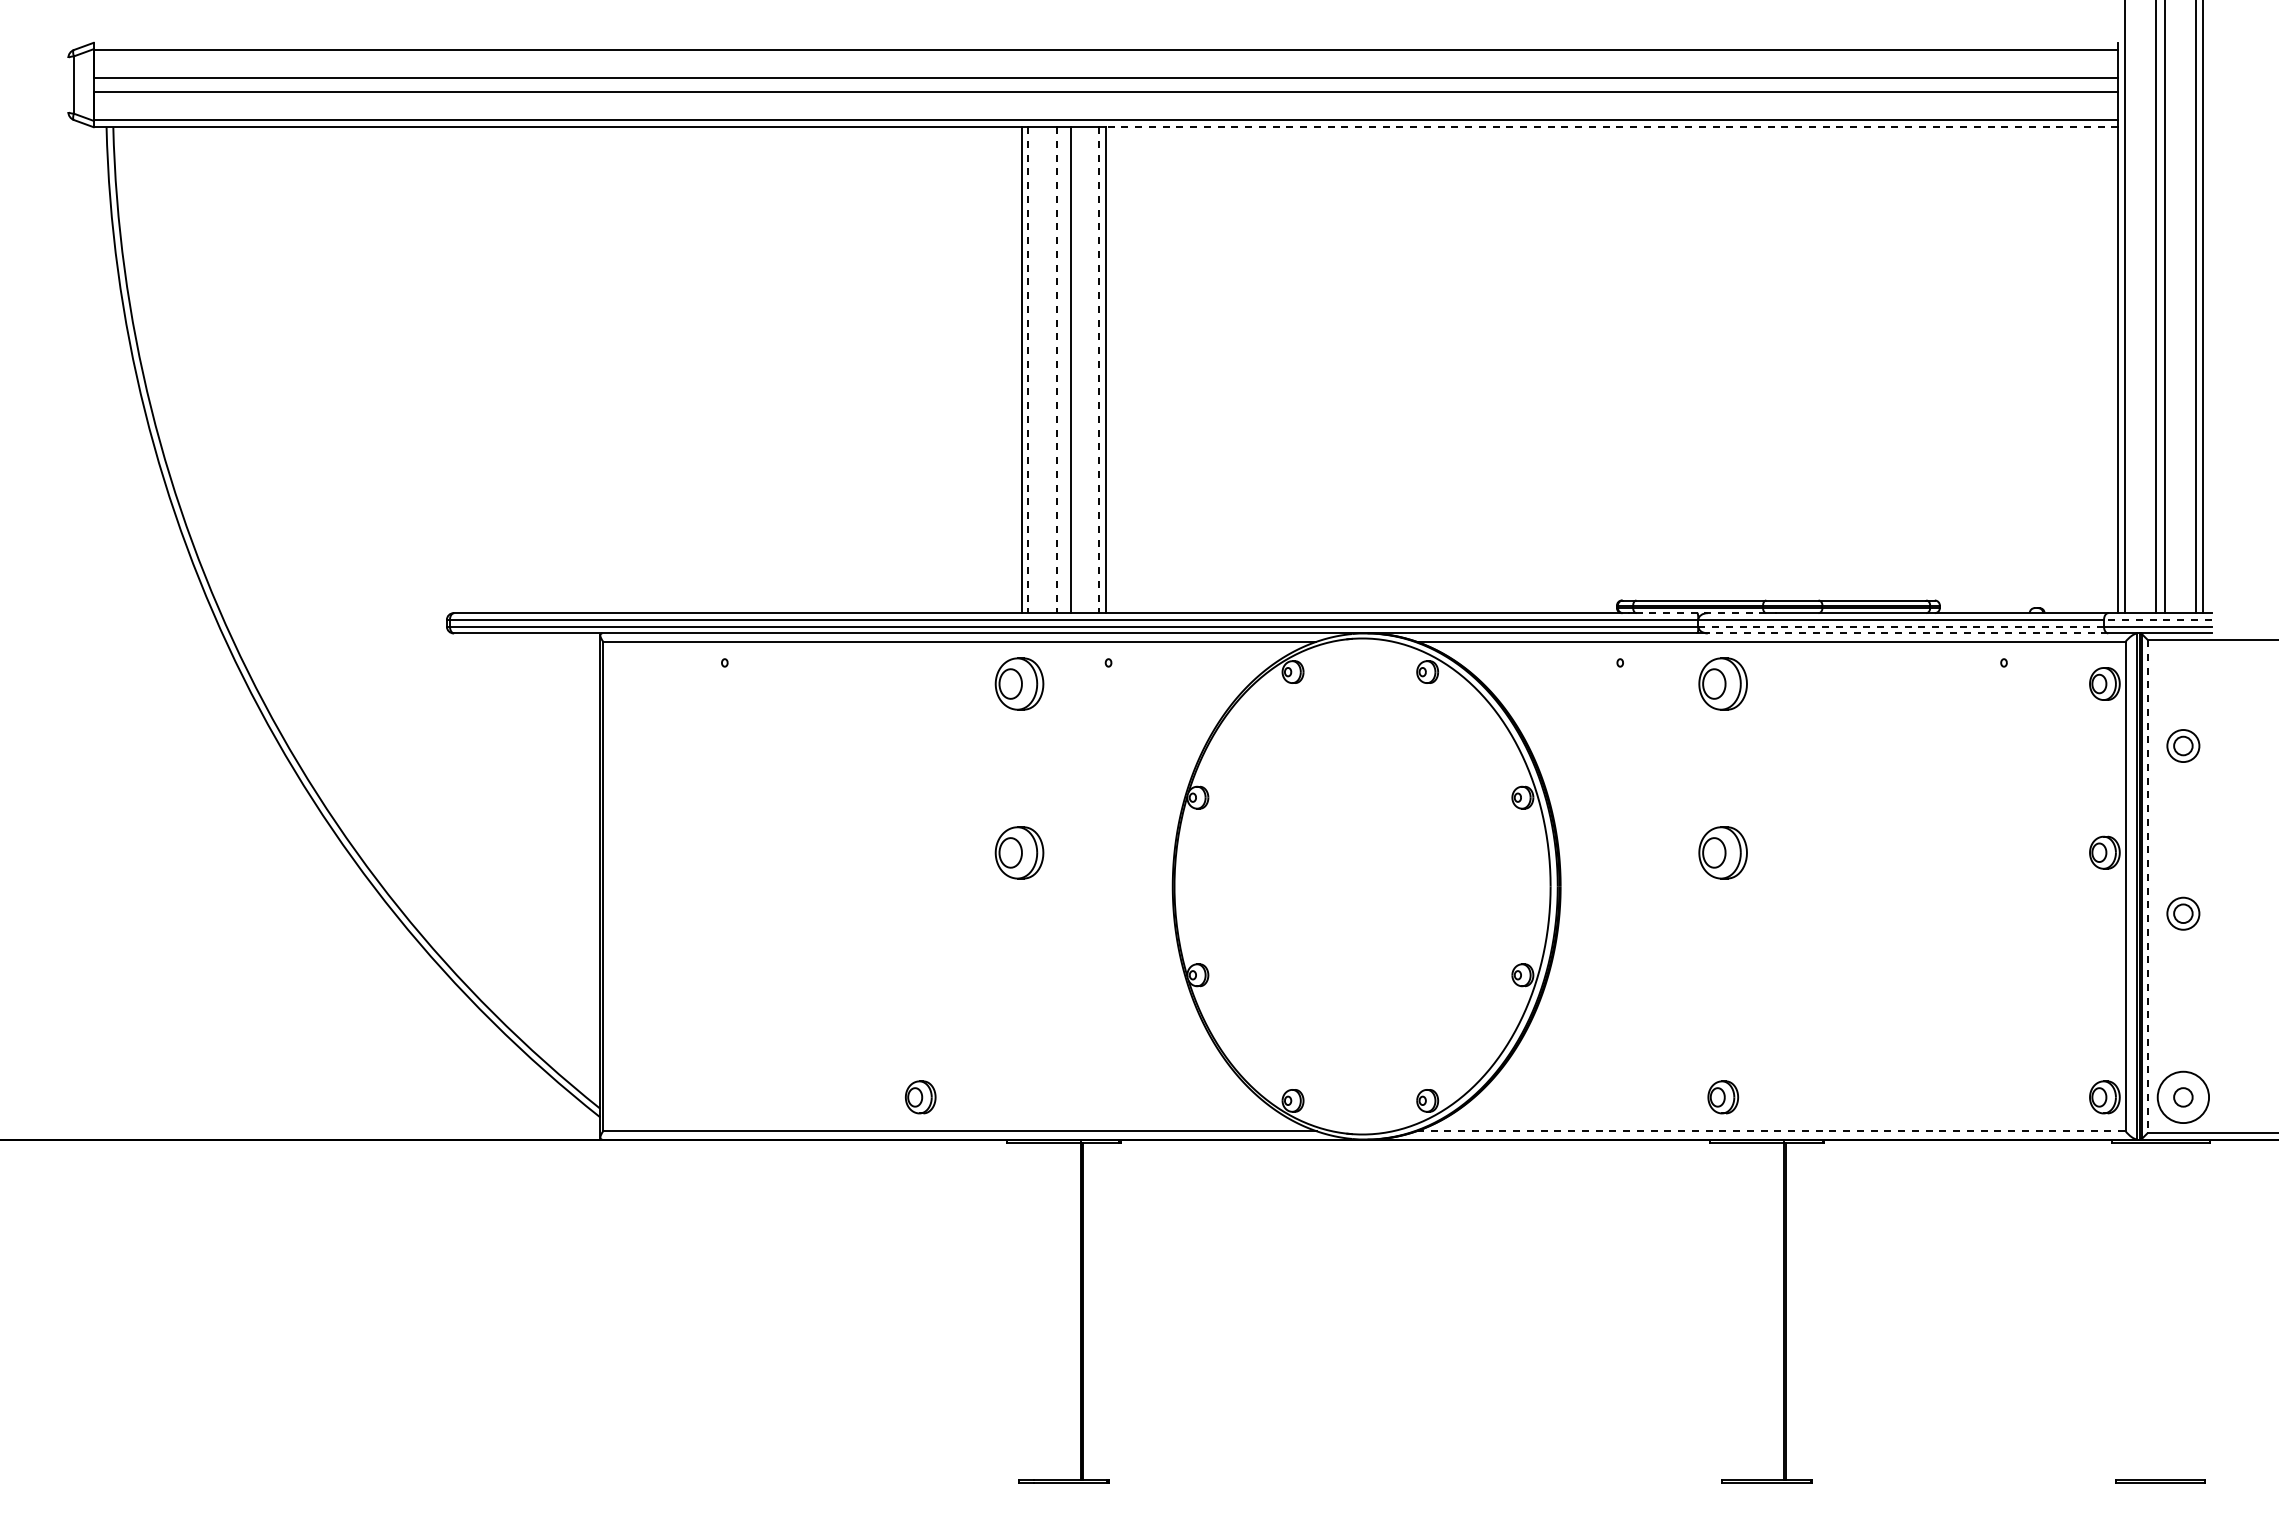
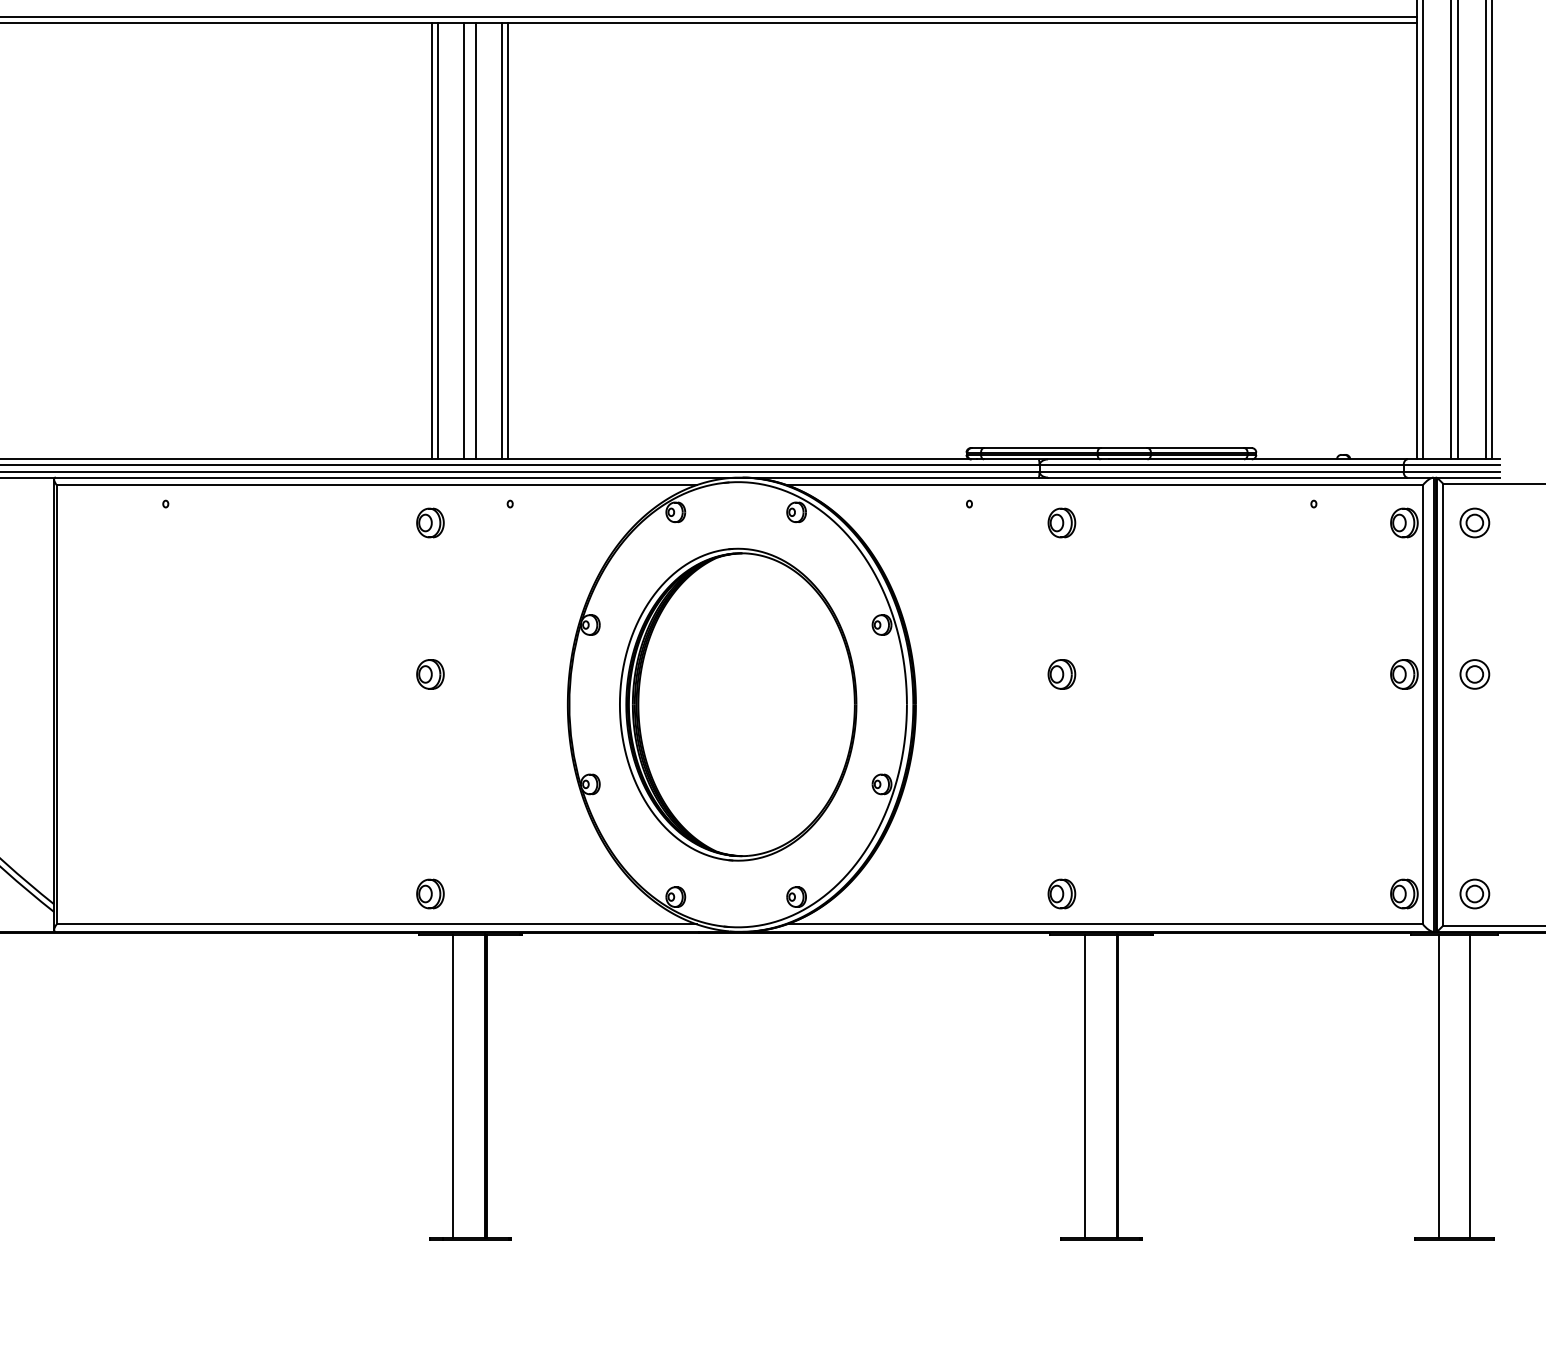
line: (1611, 127) -> (961, 23), dashed -> solid
line: (1028, 370) -> (438, 241), dashed -> solid
line: (1057, 370) -> (464, 241), dashed -> solid
line: (1099, 370) -> (502, 241), dashed -> solid
line: (1701, 613) -> (1042, 459), dashed -> solid
line: (2157, 619) -> (1451, 465), dashed -> solid
line: (1901, 626) -> (1221, 471), dashed -> solid
line: (1907, 633) -> (1227, 477), dashed -> solid
part: (1019, 683) -> (430, 522), size x0.62
part: (1723, 683) -> (1062, 522), size x0.62
part: (2183, 745) -> (1474, 522), moved
part: (1019, 852) -> (430, 674), size x0.62
part: (1723, 852) -> (1062, 674), size x0.62
part: (1362, 886) -> (738, 704), added
line: (2147, 887) -> (1442, 705), dashed -> solid
part: (2183, 913) -> (1474, 674), moved
part: (920, 1097) -> (430, 894), moved
circle: (2183, 1097) -> (1474, 894), size x0.62
line: (1771, 1131) -> (1105, 924), dashed -> solid
line: (1045, 1311) -> (453, 1086), added
line: (1748, 1311) -> (1084, 1086), added
line: (2142, 1311) -> (1438, 1086), added
line: (2178, 1311) -> (1470, 1086), added

